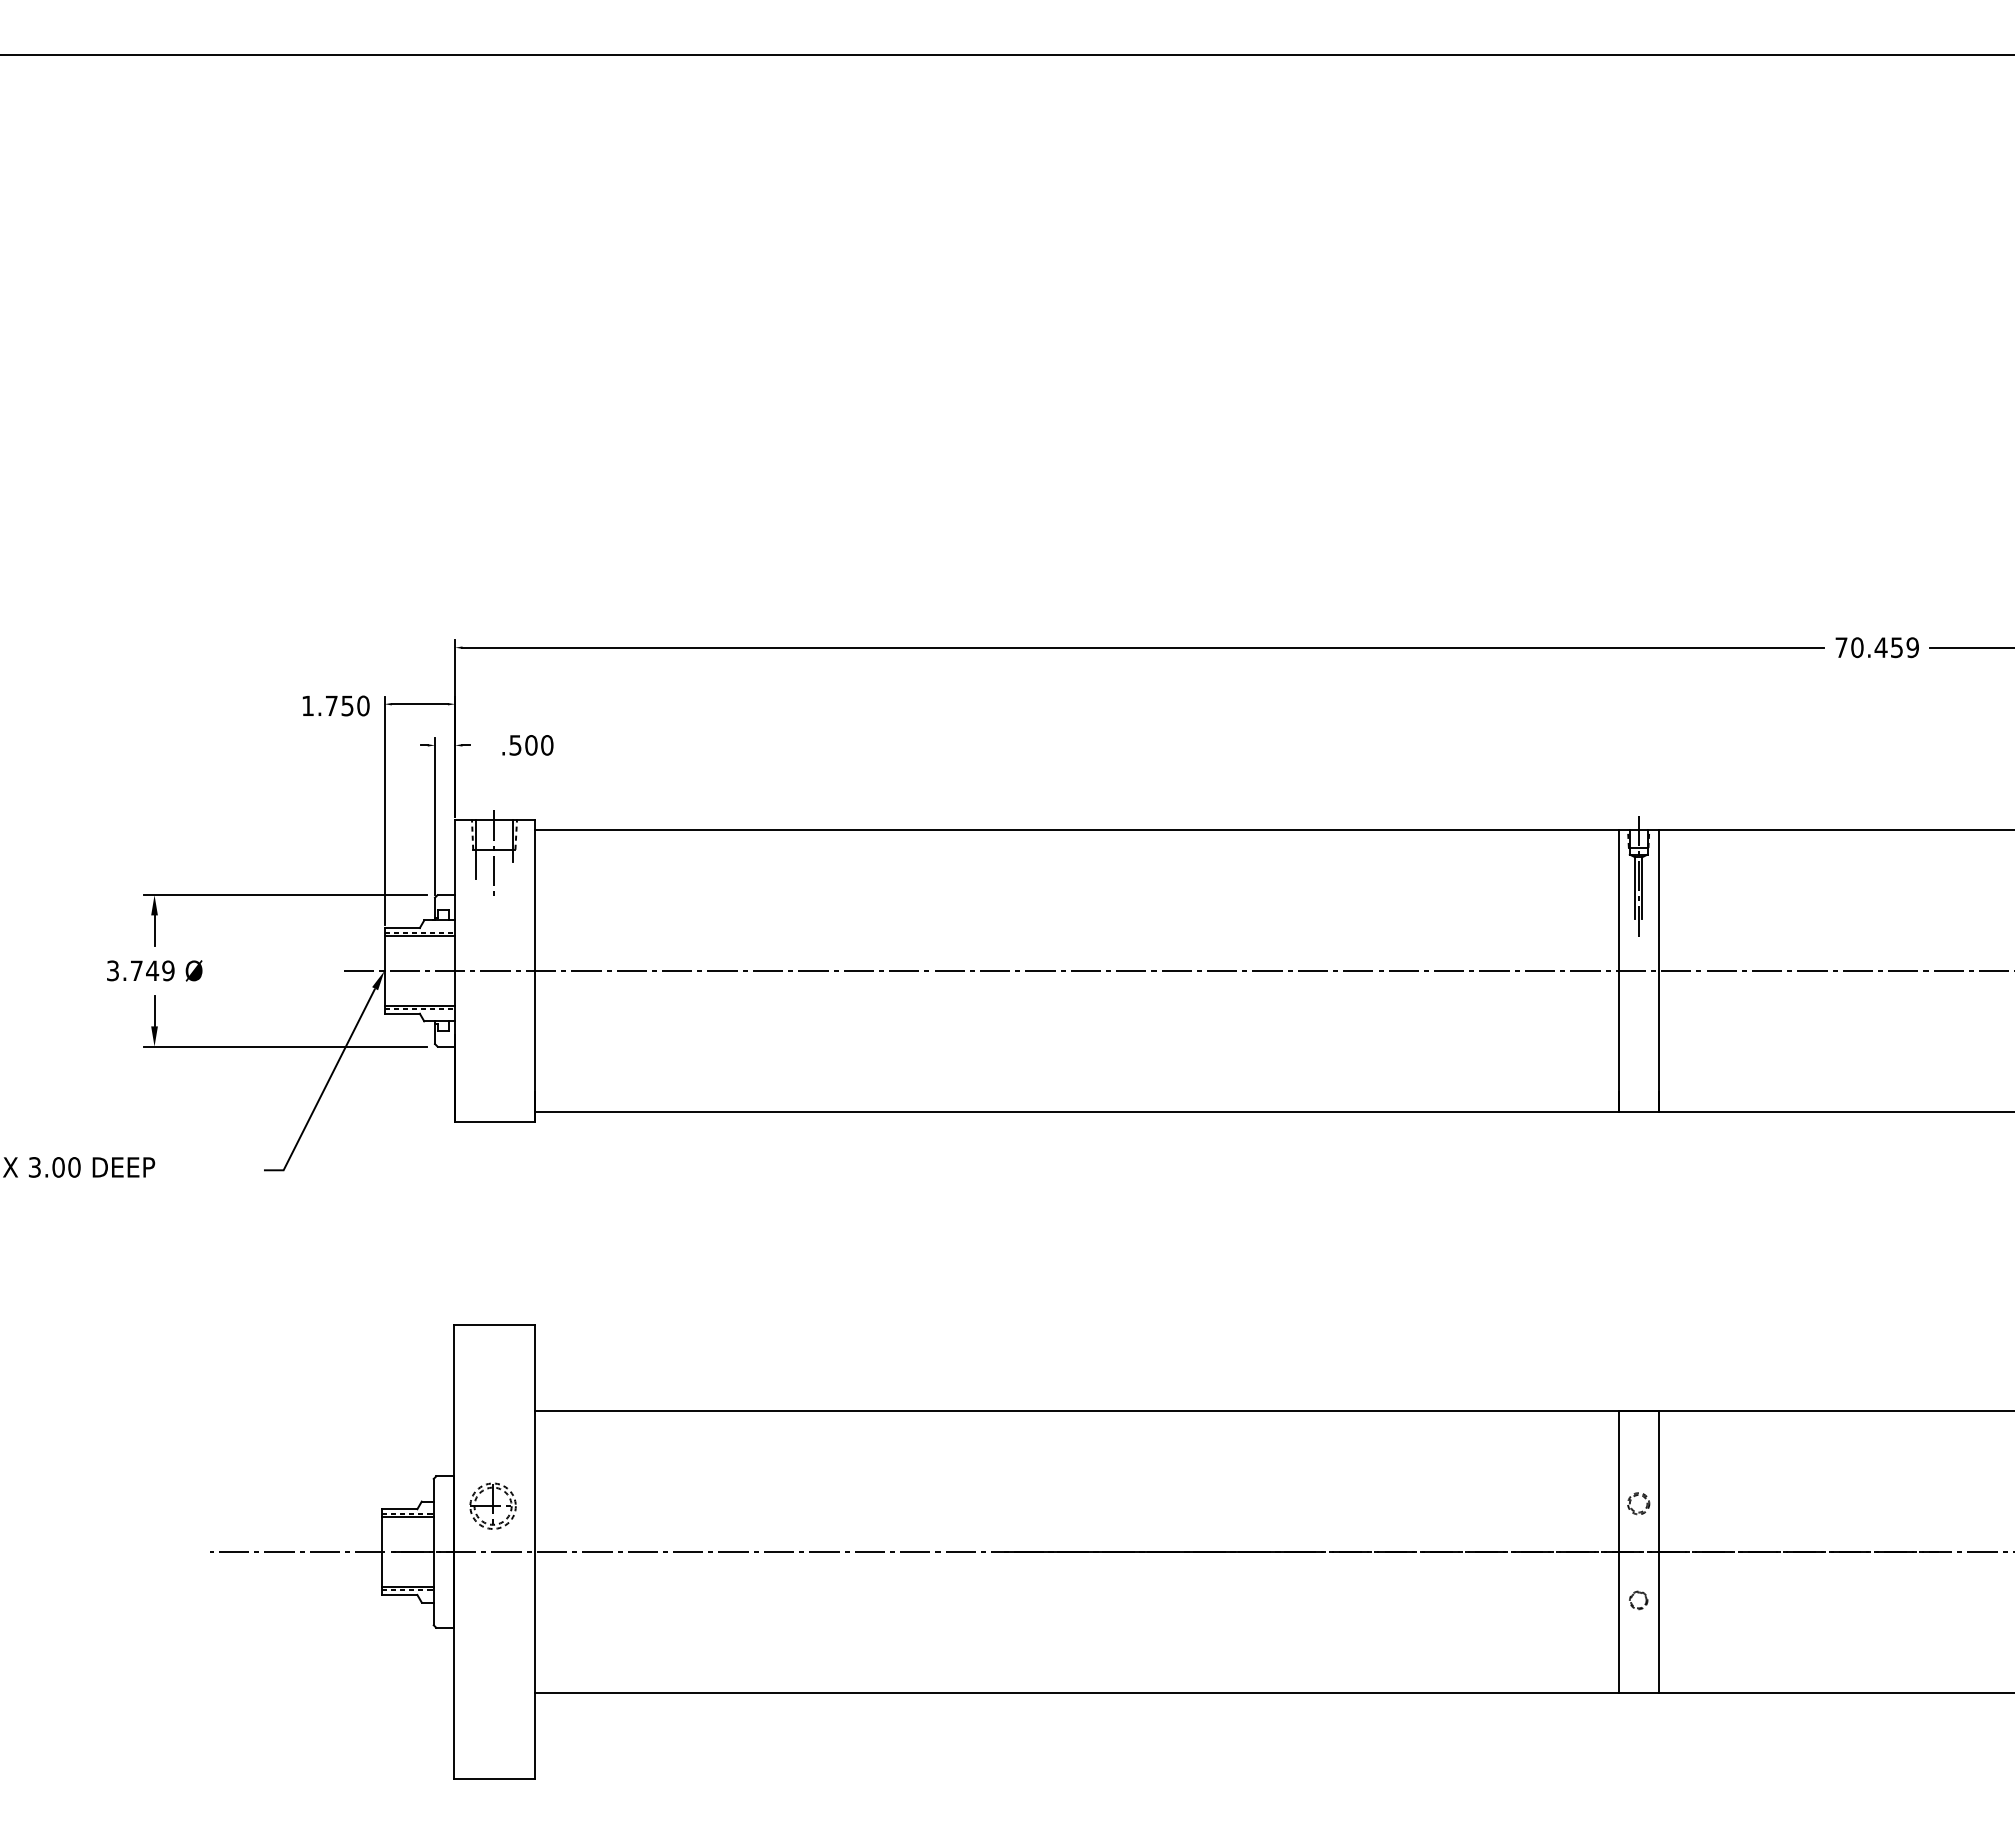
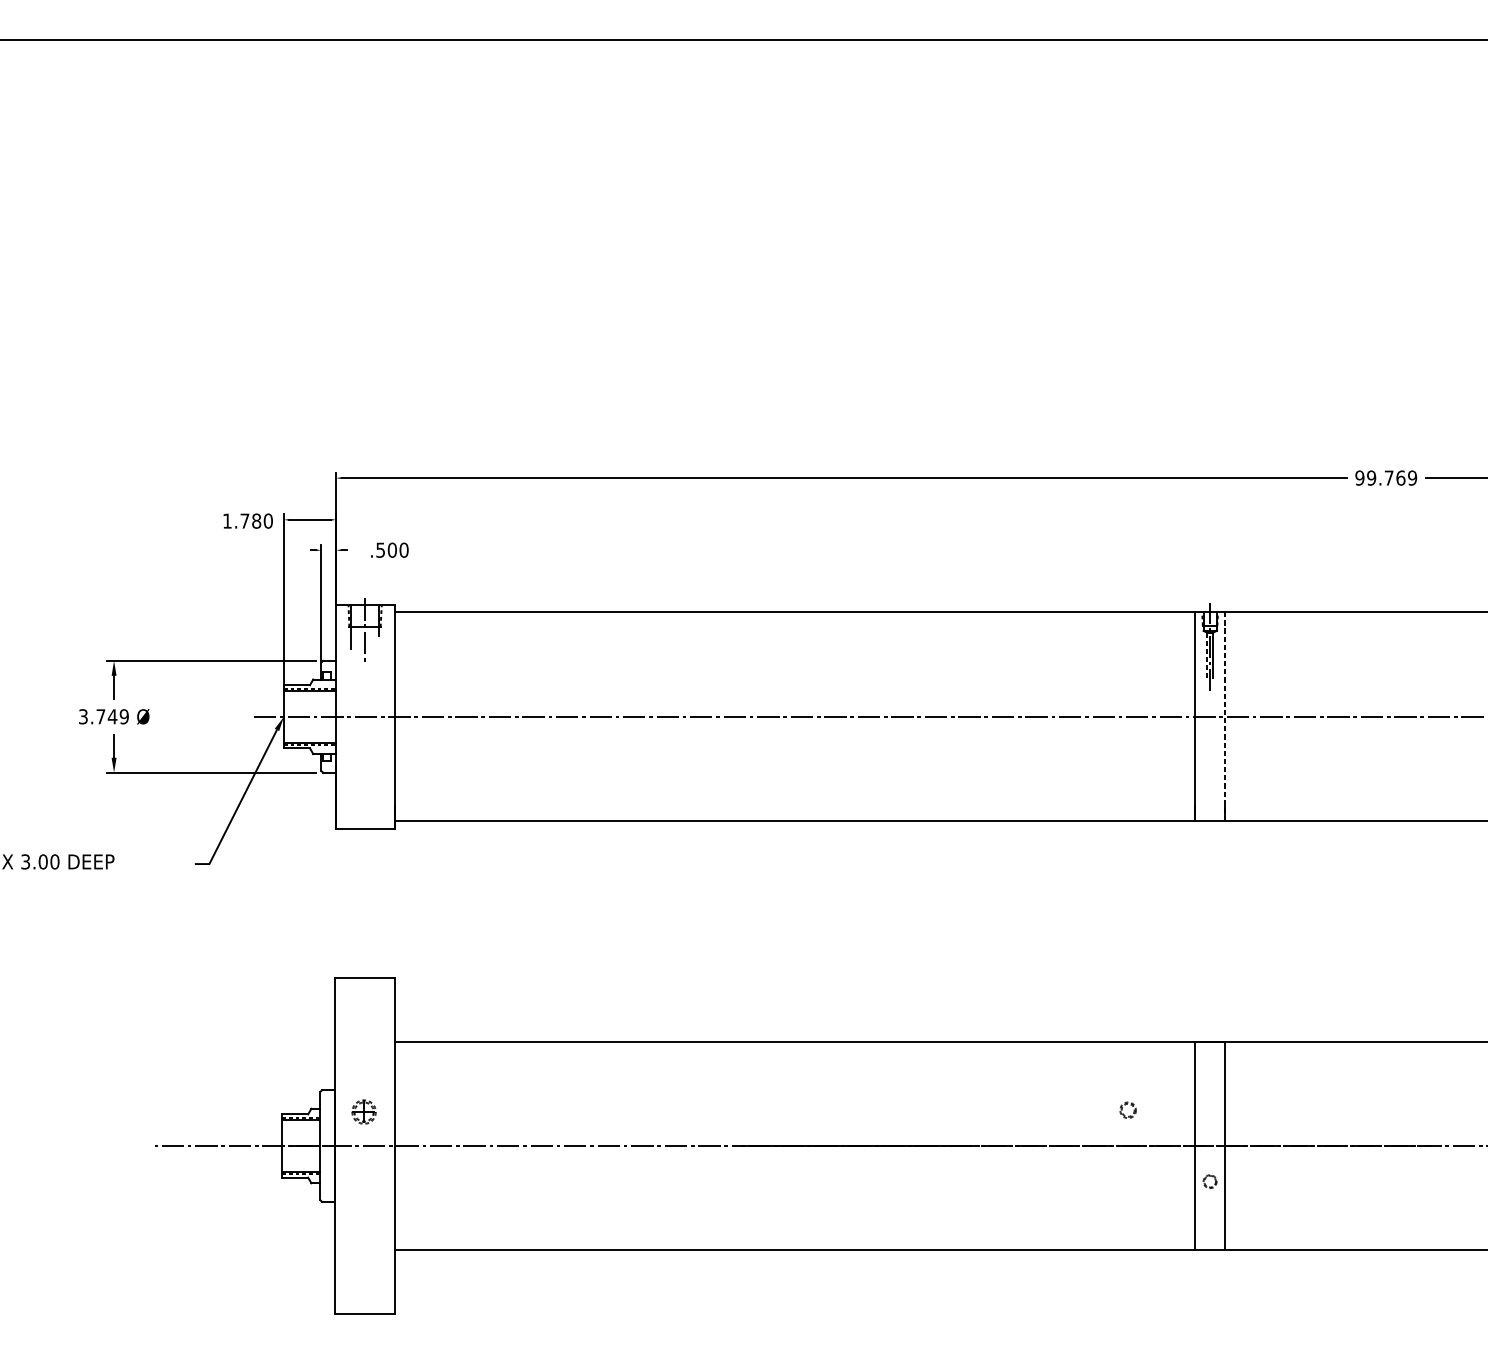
text: (1869, 647) -> (1380, 477), 70.459 -> 99.769
text: (347, 705) -> (256, 520), 1.750 -> 1.780
line: (1634, 888) -> (1207, 655), solid -> dashed
line: (1658, 970) -> (1224, 716), solid -> dashed
part: (1636, 1496) -> (1126, 1104), moved
part: (492, 1505) -> (363, 1111), size x0.7

